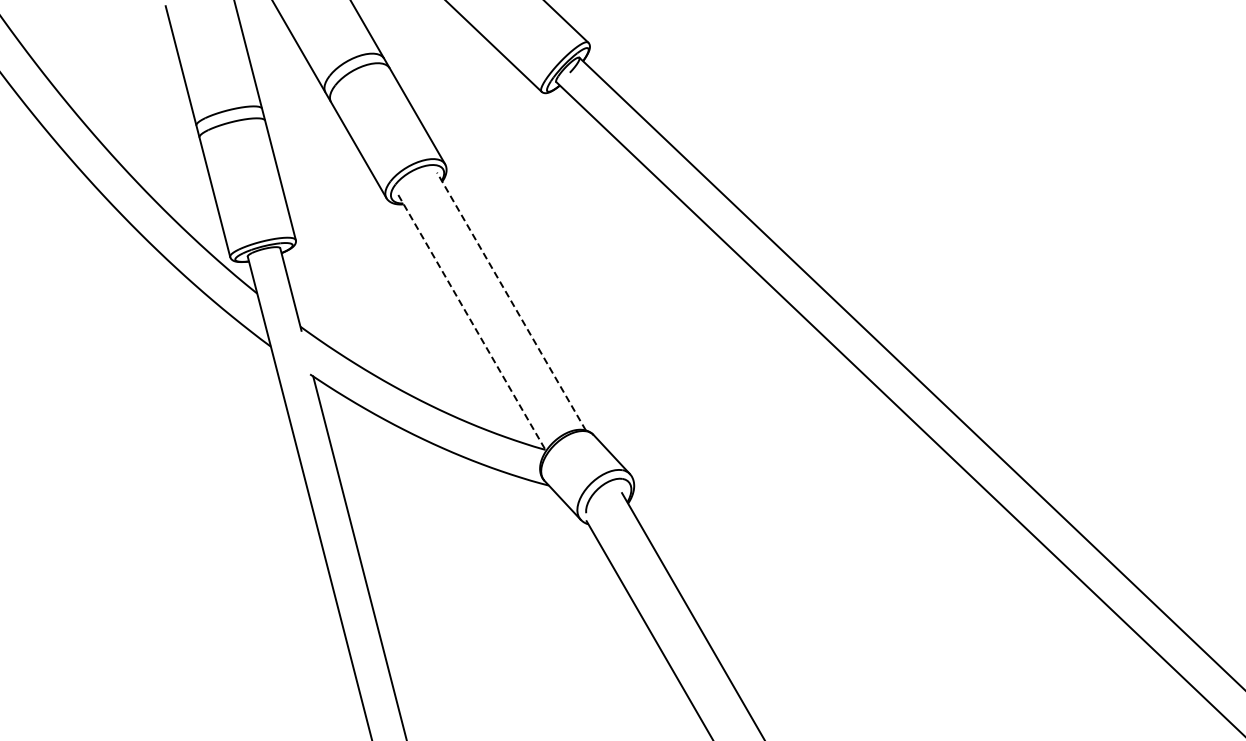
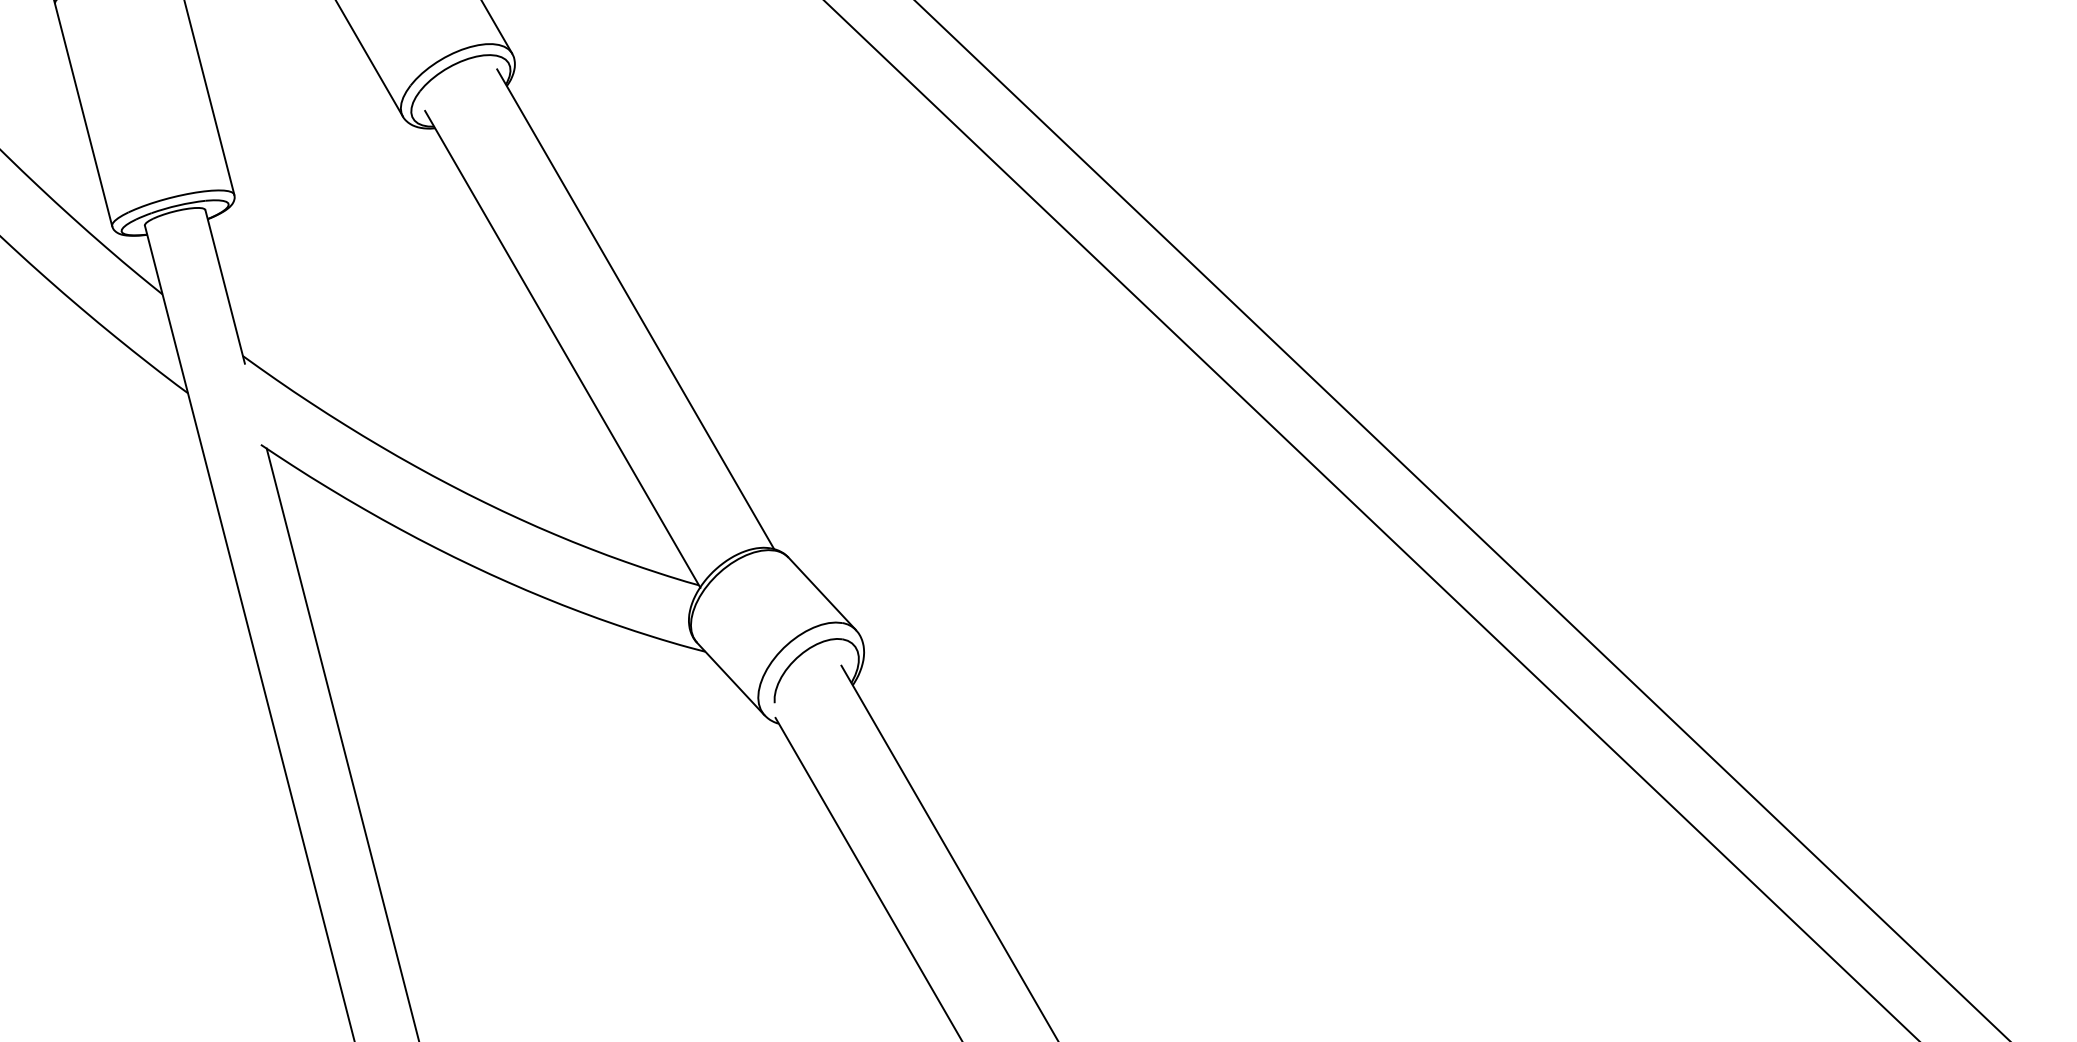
line: (511, 301) -> (635, 309), dashed -> solid
line: (472, 323) -> (563, 350), dashed -> solid

